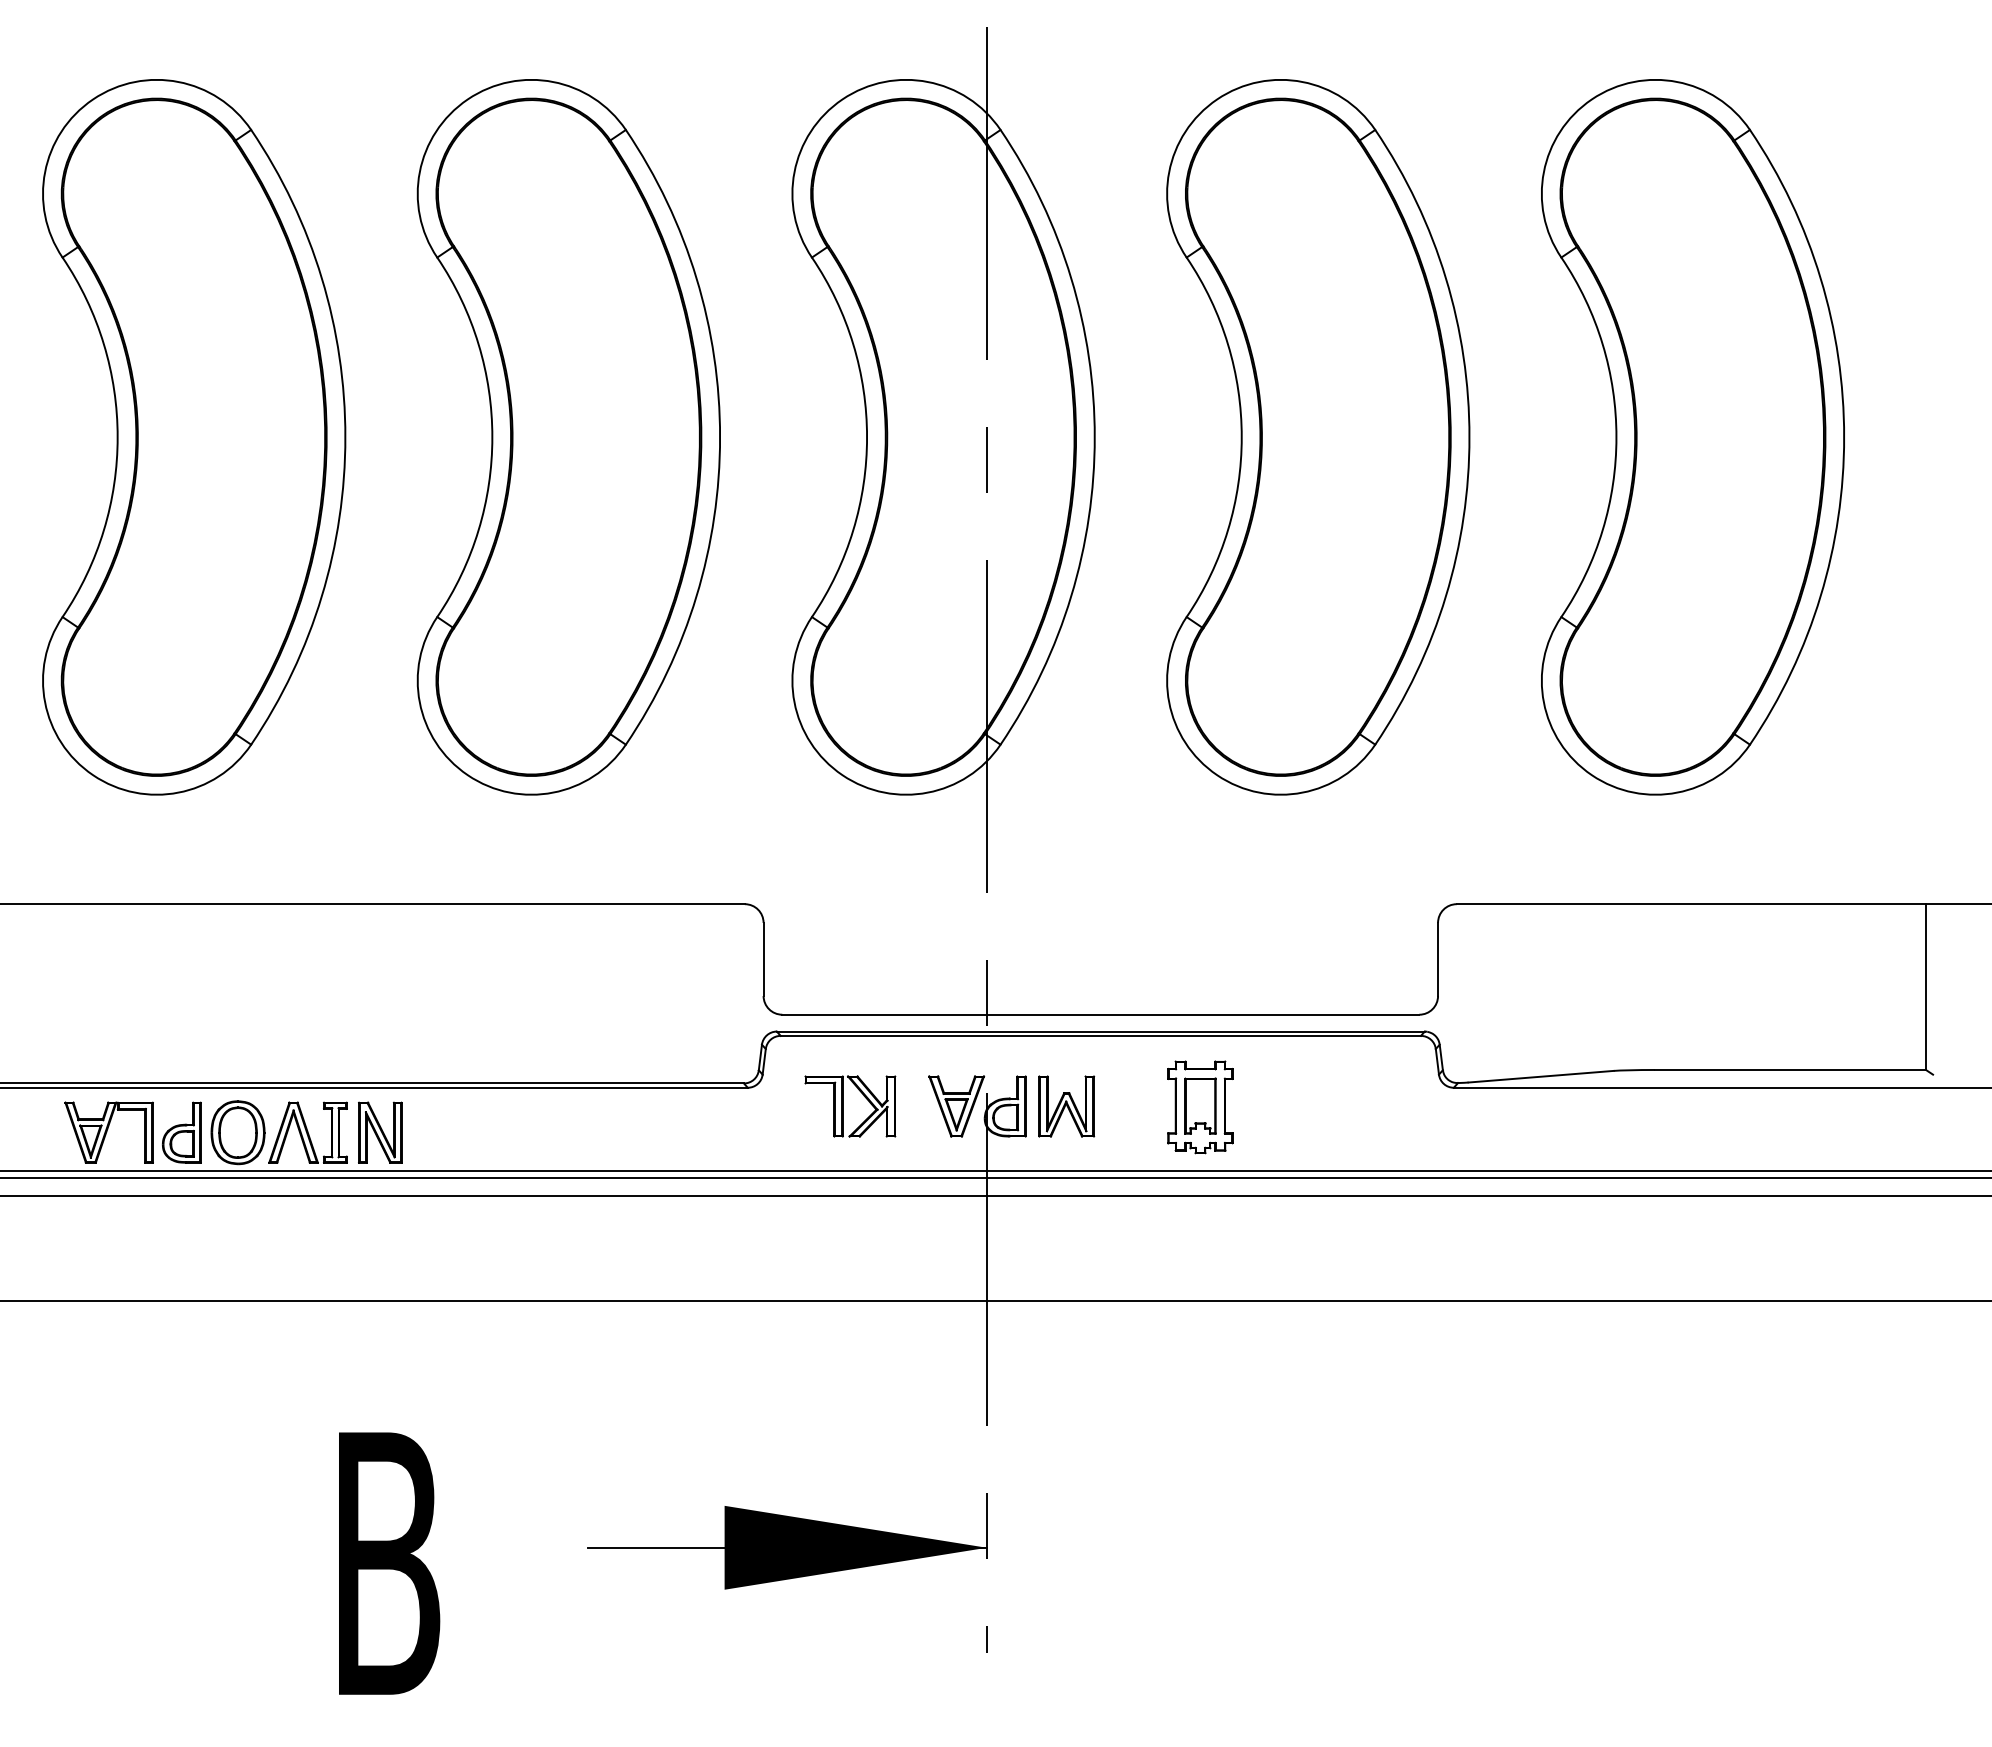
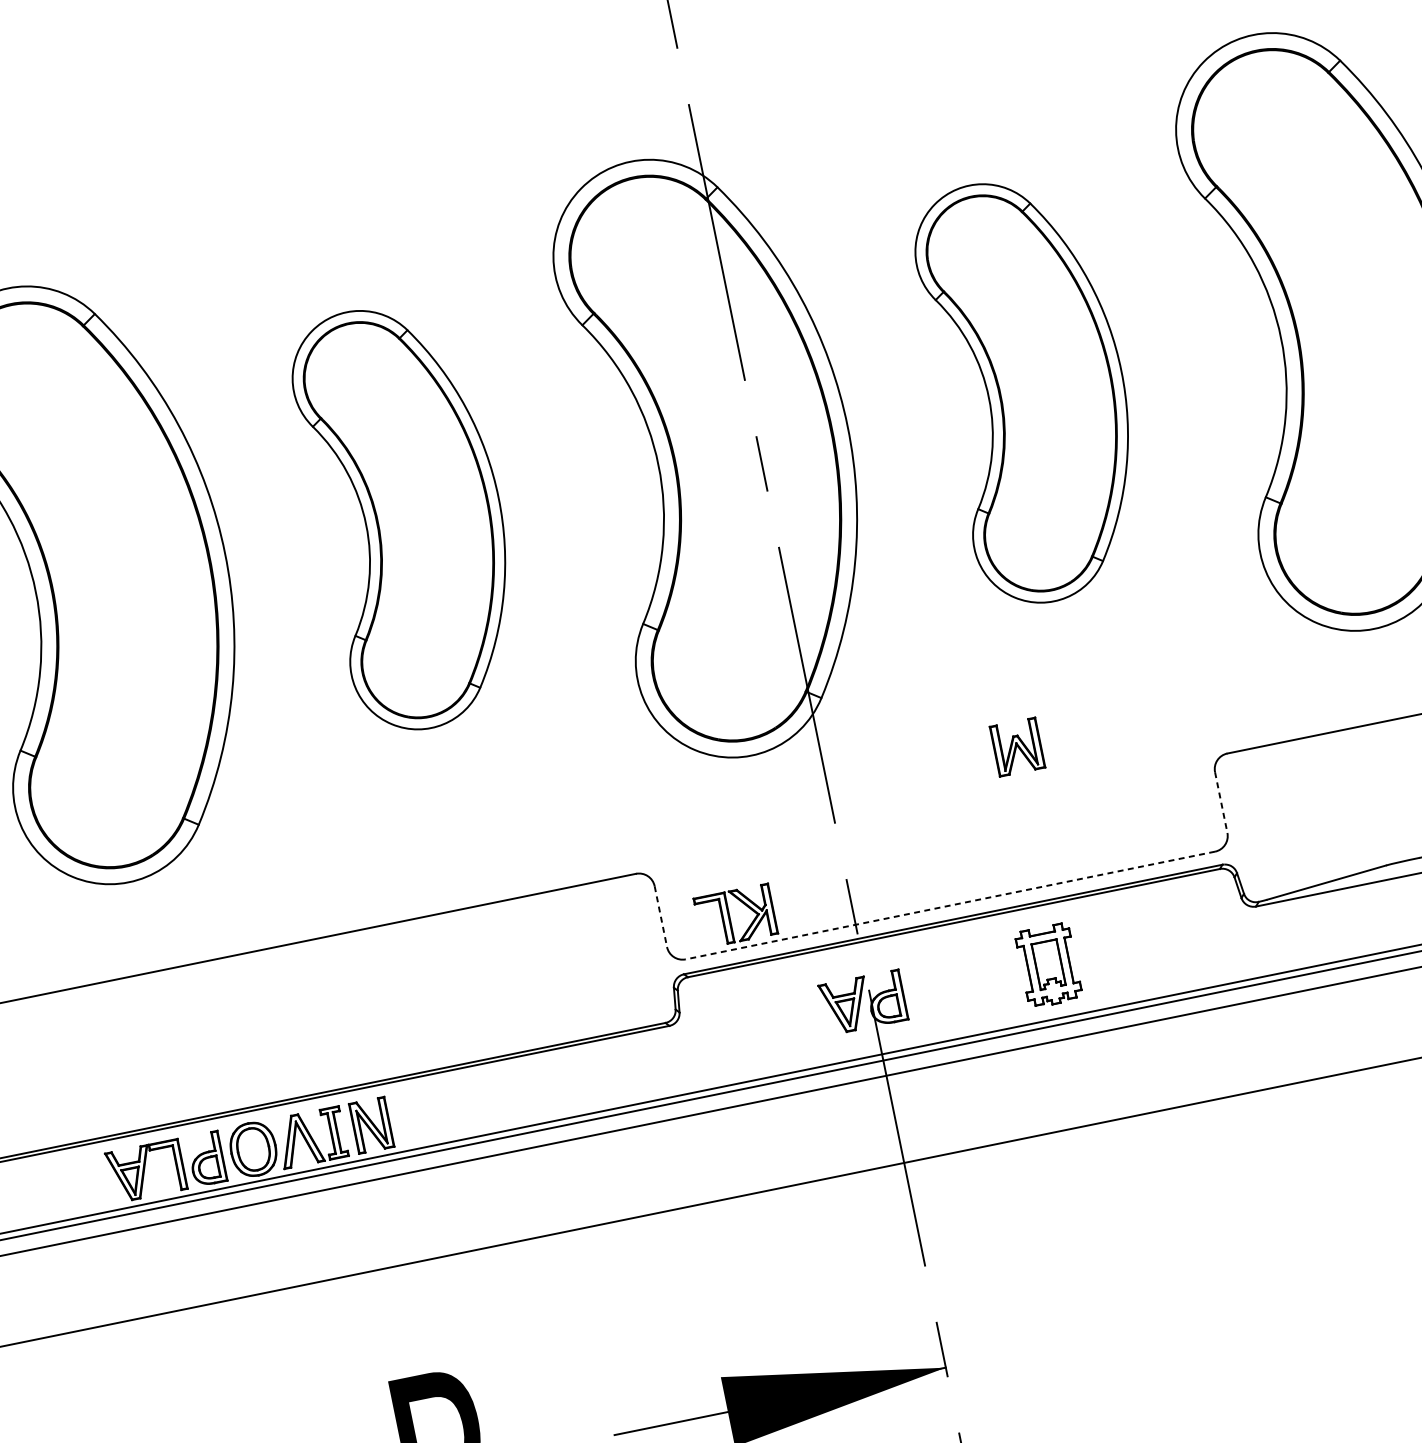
part: (568, 437) -> (410, 515), size x0.7
part: (1318, 437) -> (1033, 389), size x0.7
line: (763, 959) -> (660, 916), solid -> dashed
line: (1438, 959) -> (1221, 802), solid -> dashed
line: (1100, 1014) -> (950, 905), solid -> dashed
part: (843, 1106) -> (730, 917), moved
part: (1066, 1106) -> (1017, 747), moved

